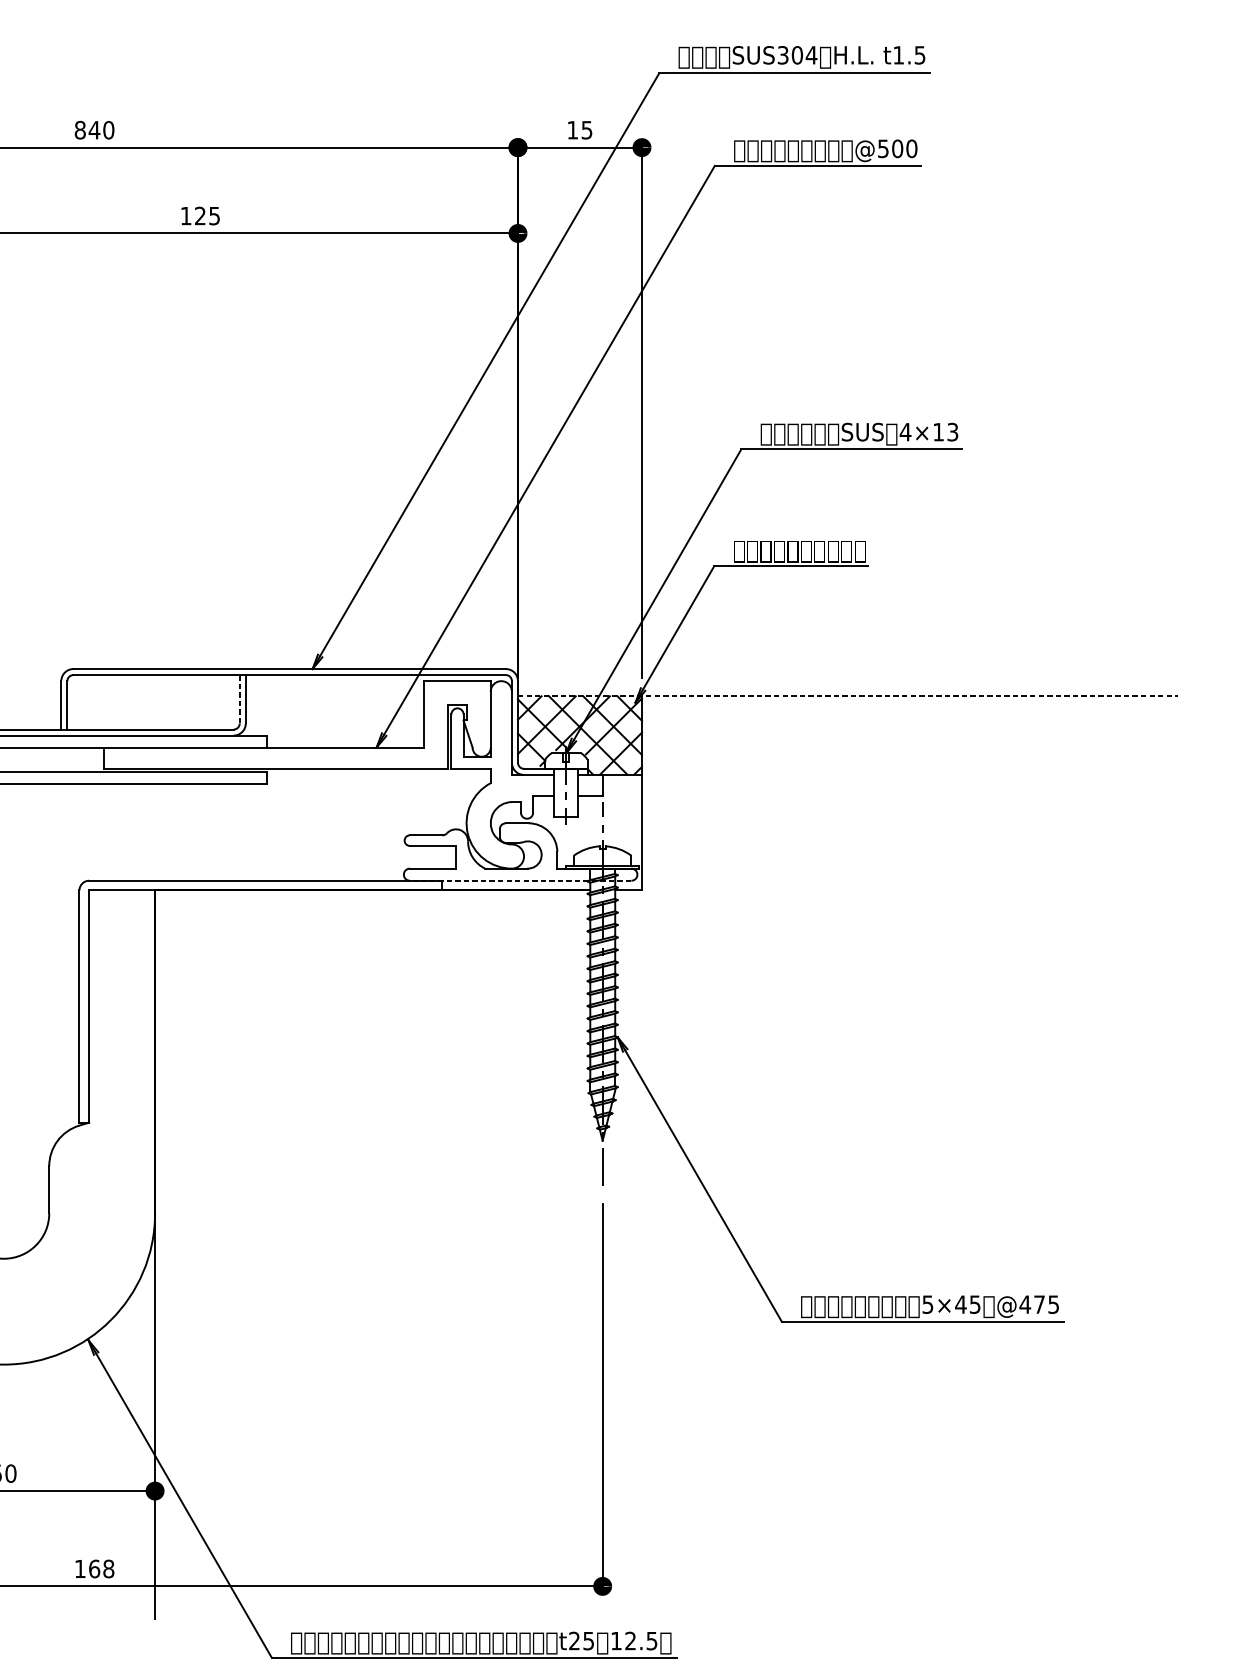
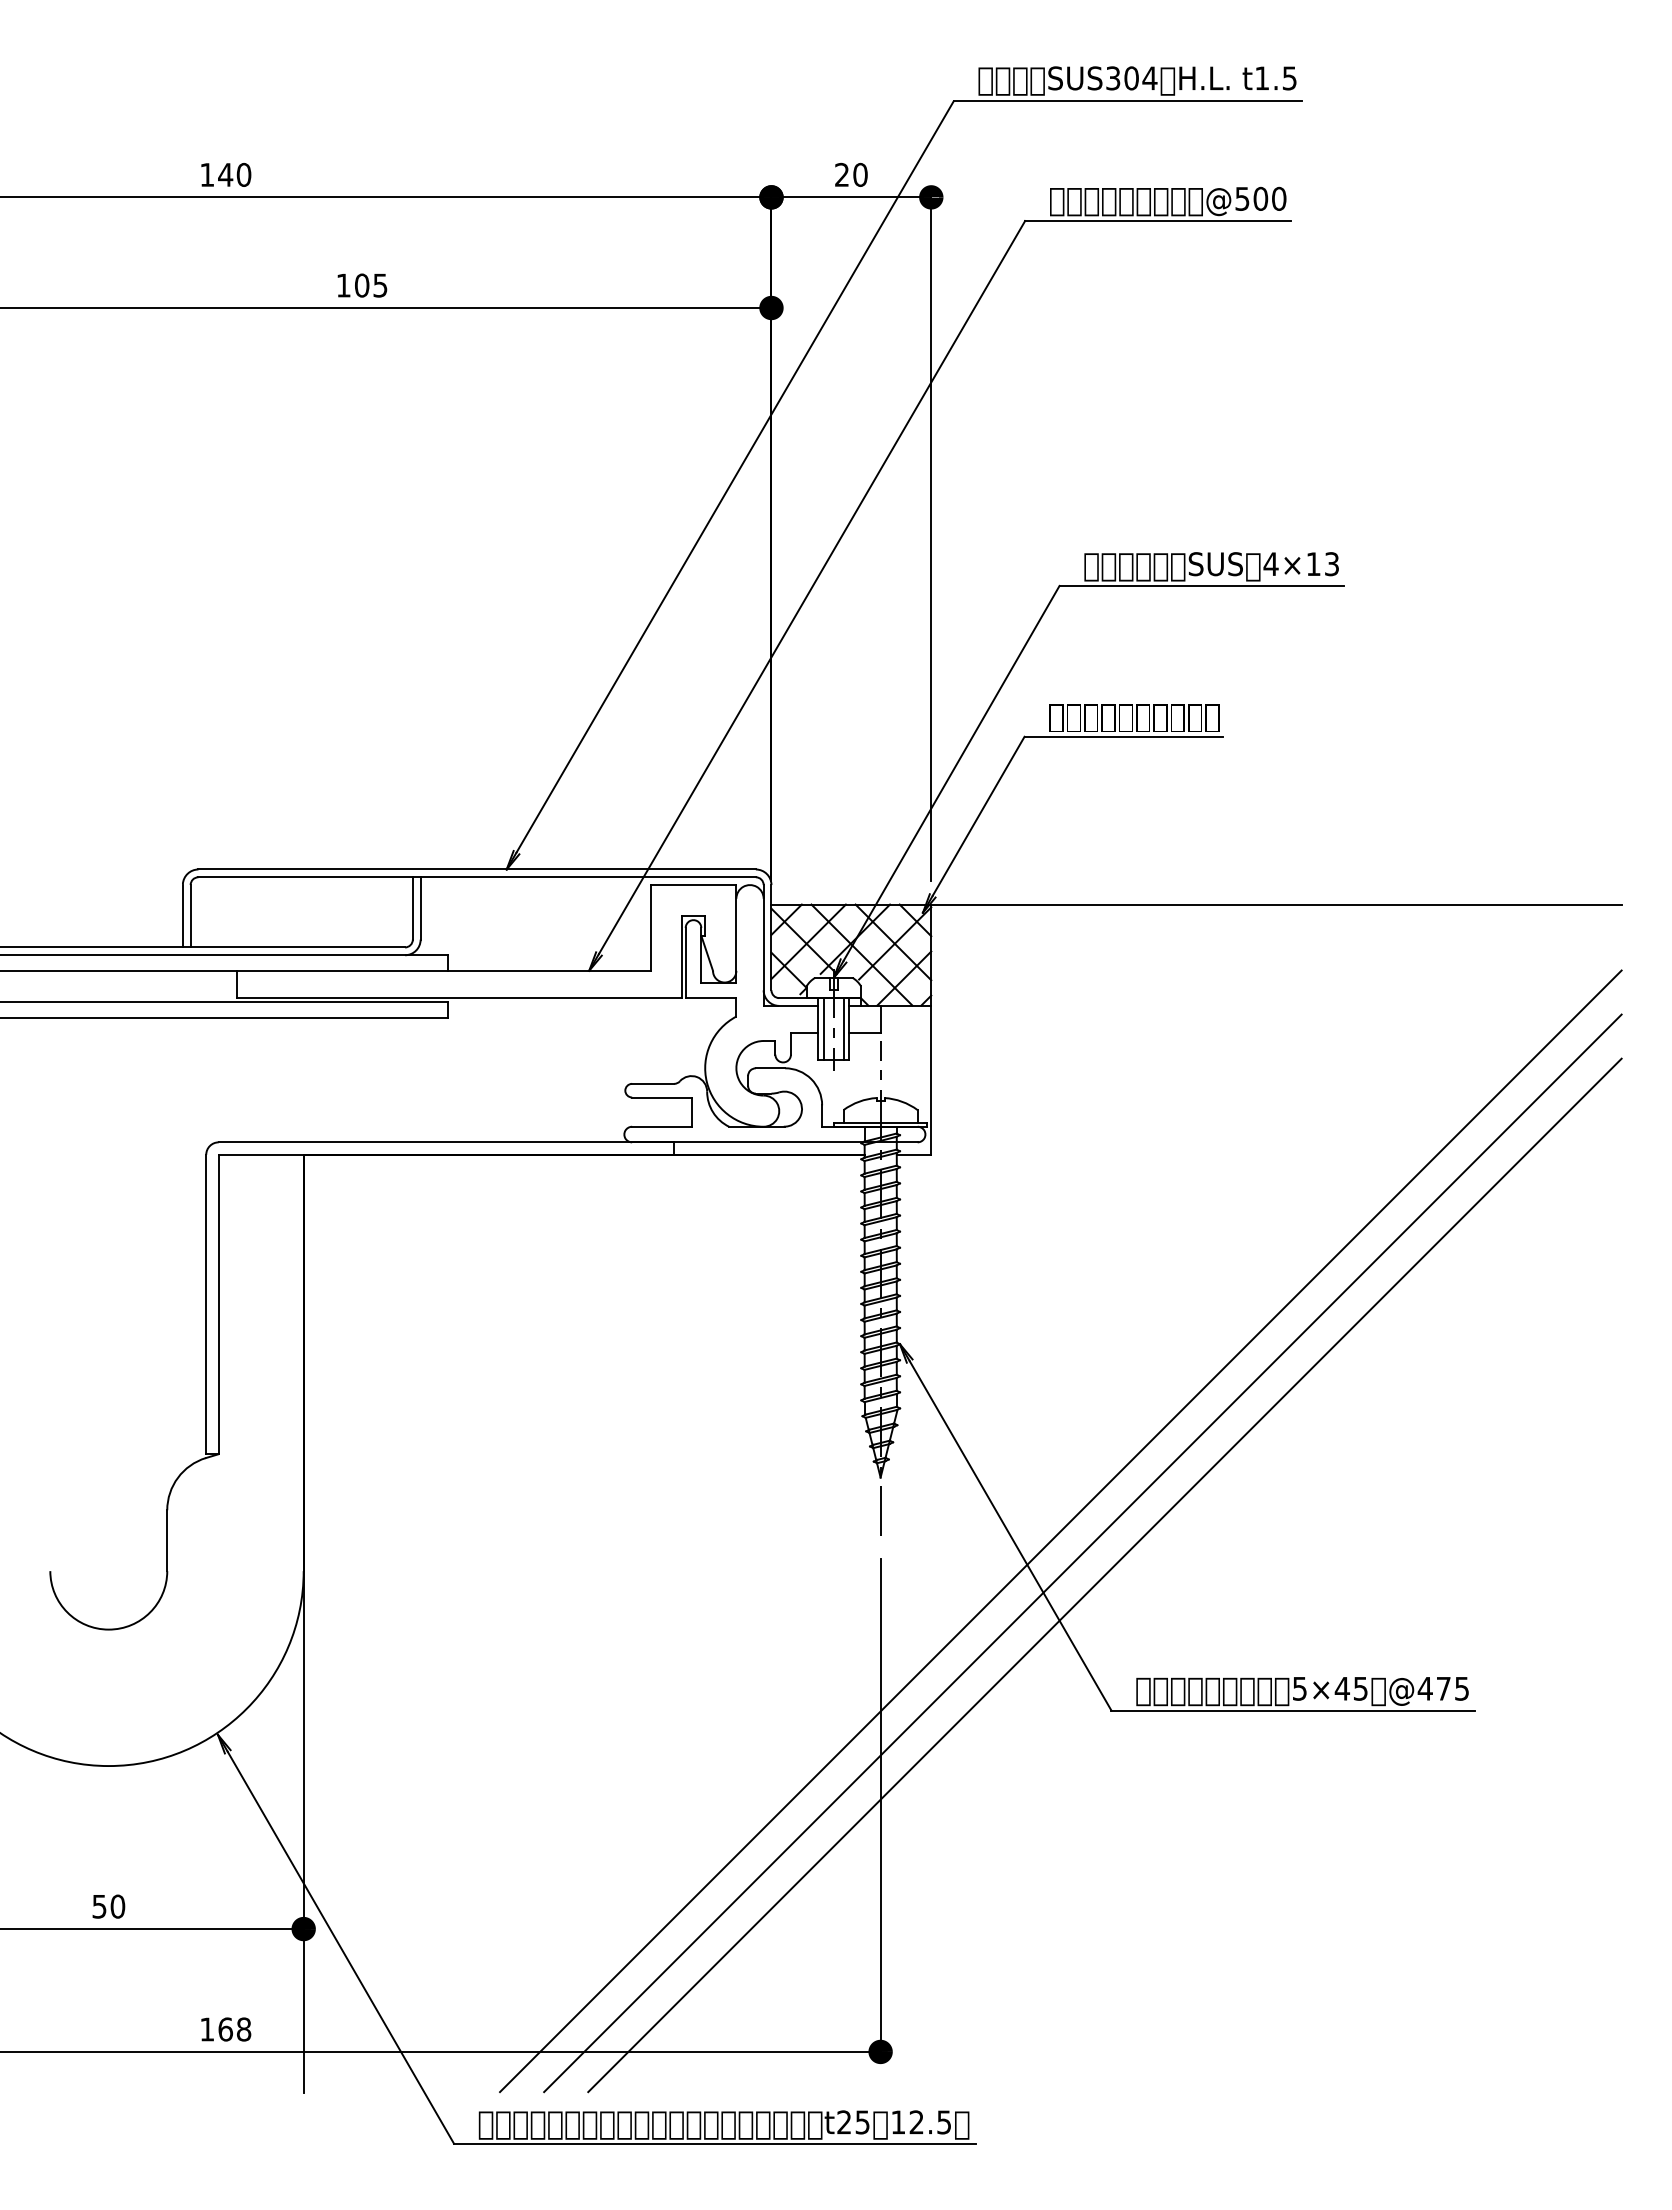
text: (80, 129) -> (207, 174), 840 -> 140
text: (580, 129) -> (851, 174), 15 -> 20
text: (200, 215) -> (362, 285), 125 -> 105
line: (848, 696) -> (1197, 904), dashed -> solid
line: (239, 699) -> (412, 908), dashed -> solid
line: (558, 793) -> (823, 1029), added
line: (573, 793) -> (843, 1029), added
line: (520, 880) -> (774, 1142), dashed -> solid
line: (742, 1182) -> (1060, 1531), added
line: (759, 1199) -> (1082, 1553), added
line: (776, 1216) -> (1104, 1575), added

